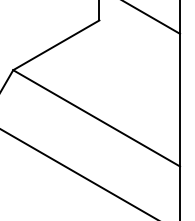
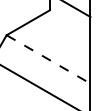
line: (96, 118) -> (48, 59), solid -> dashed

